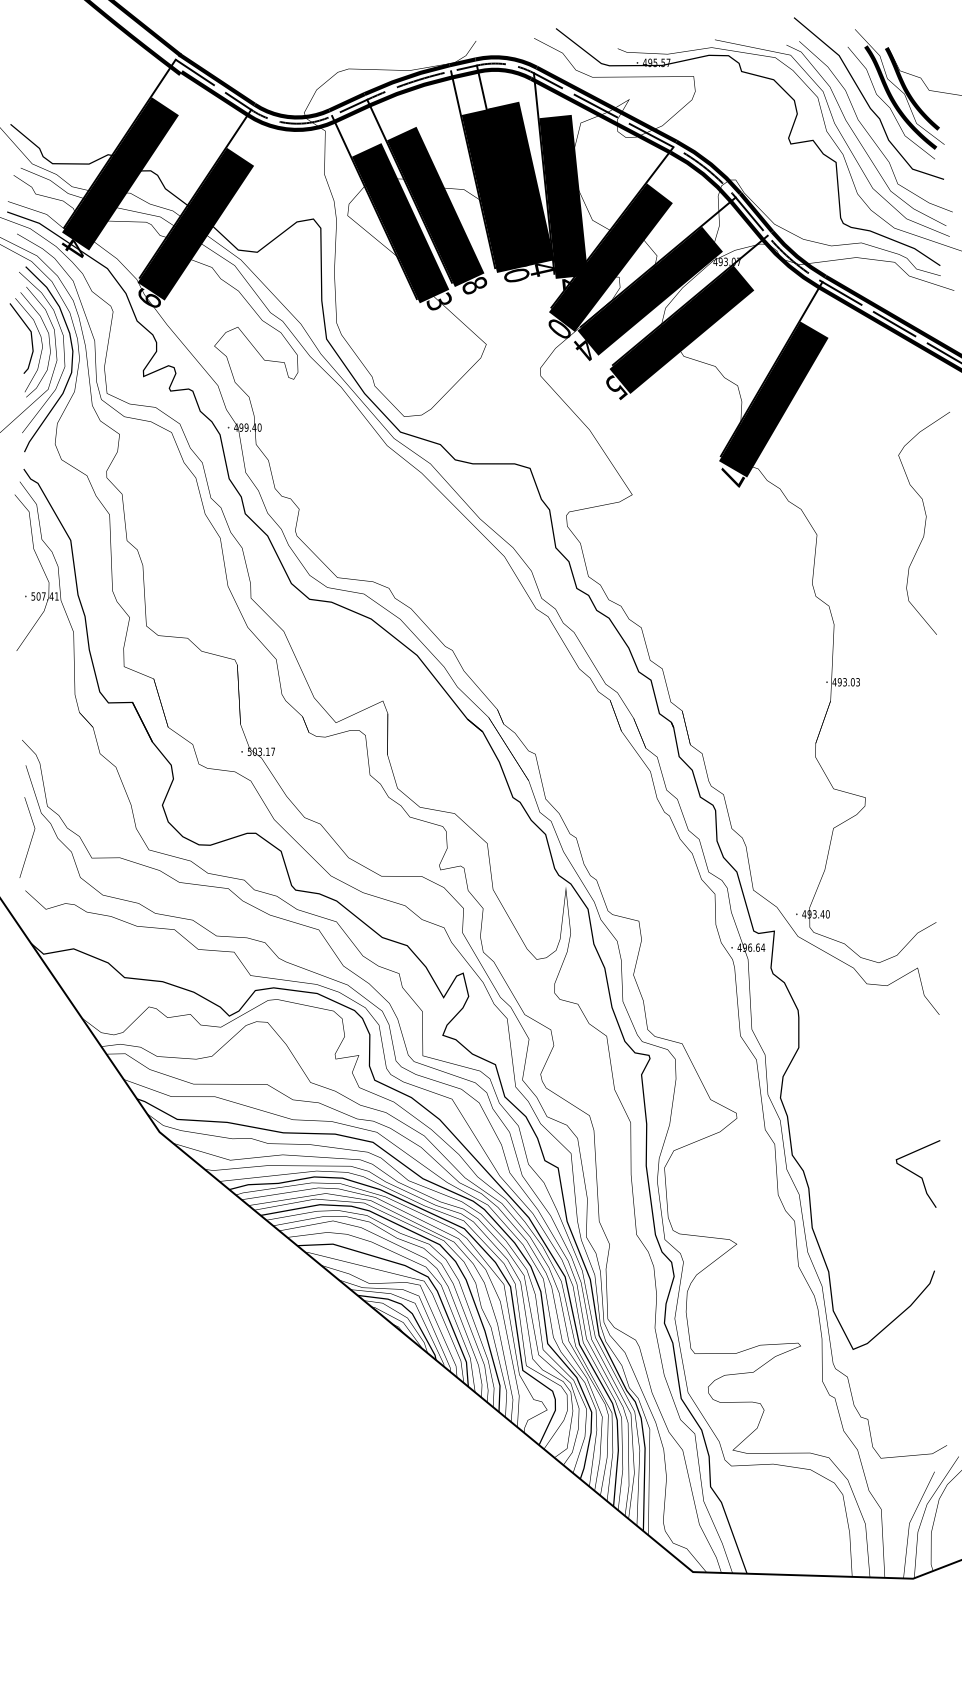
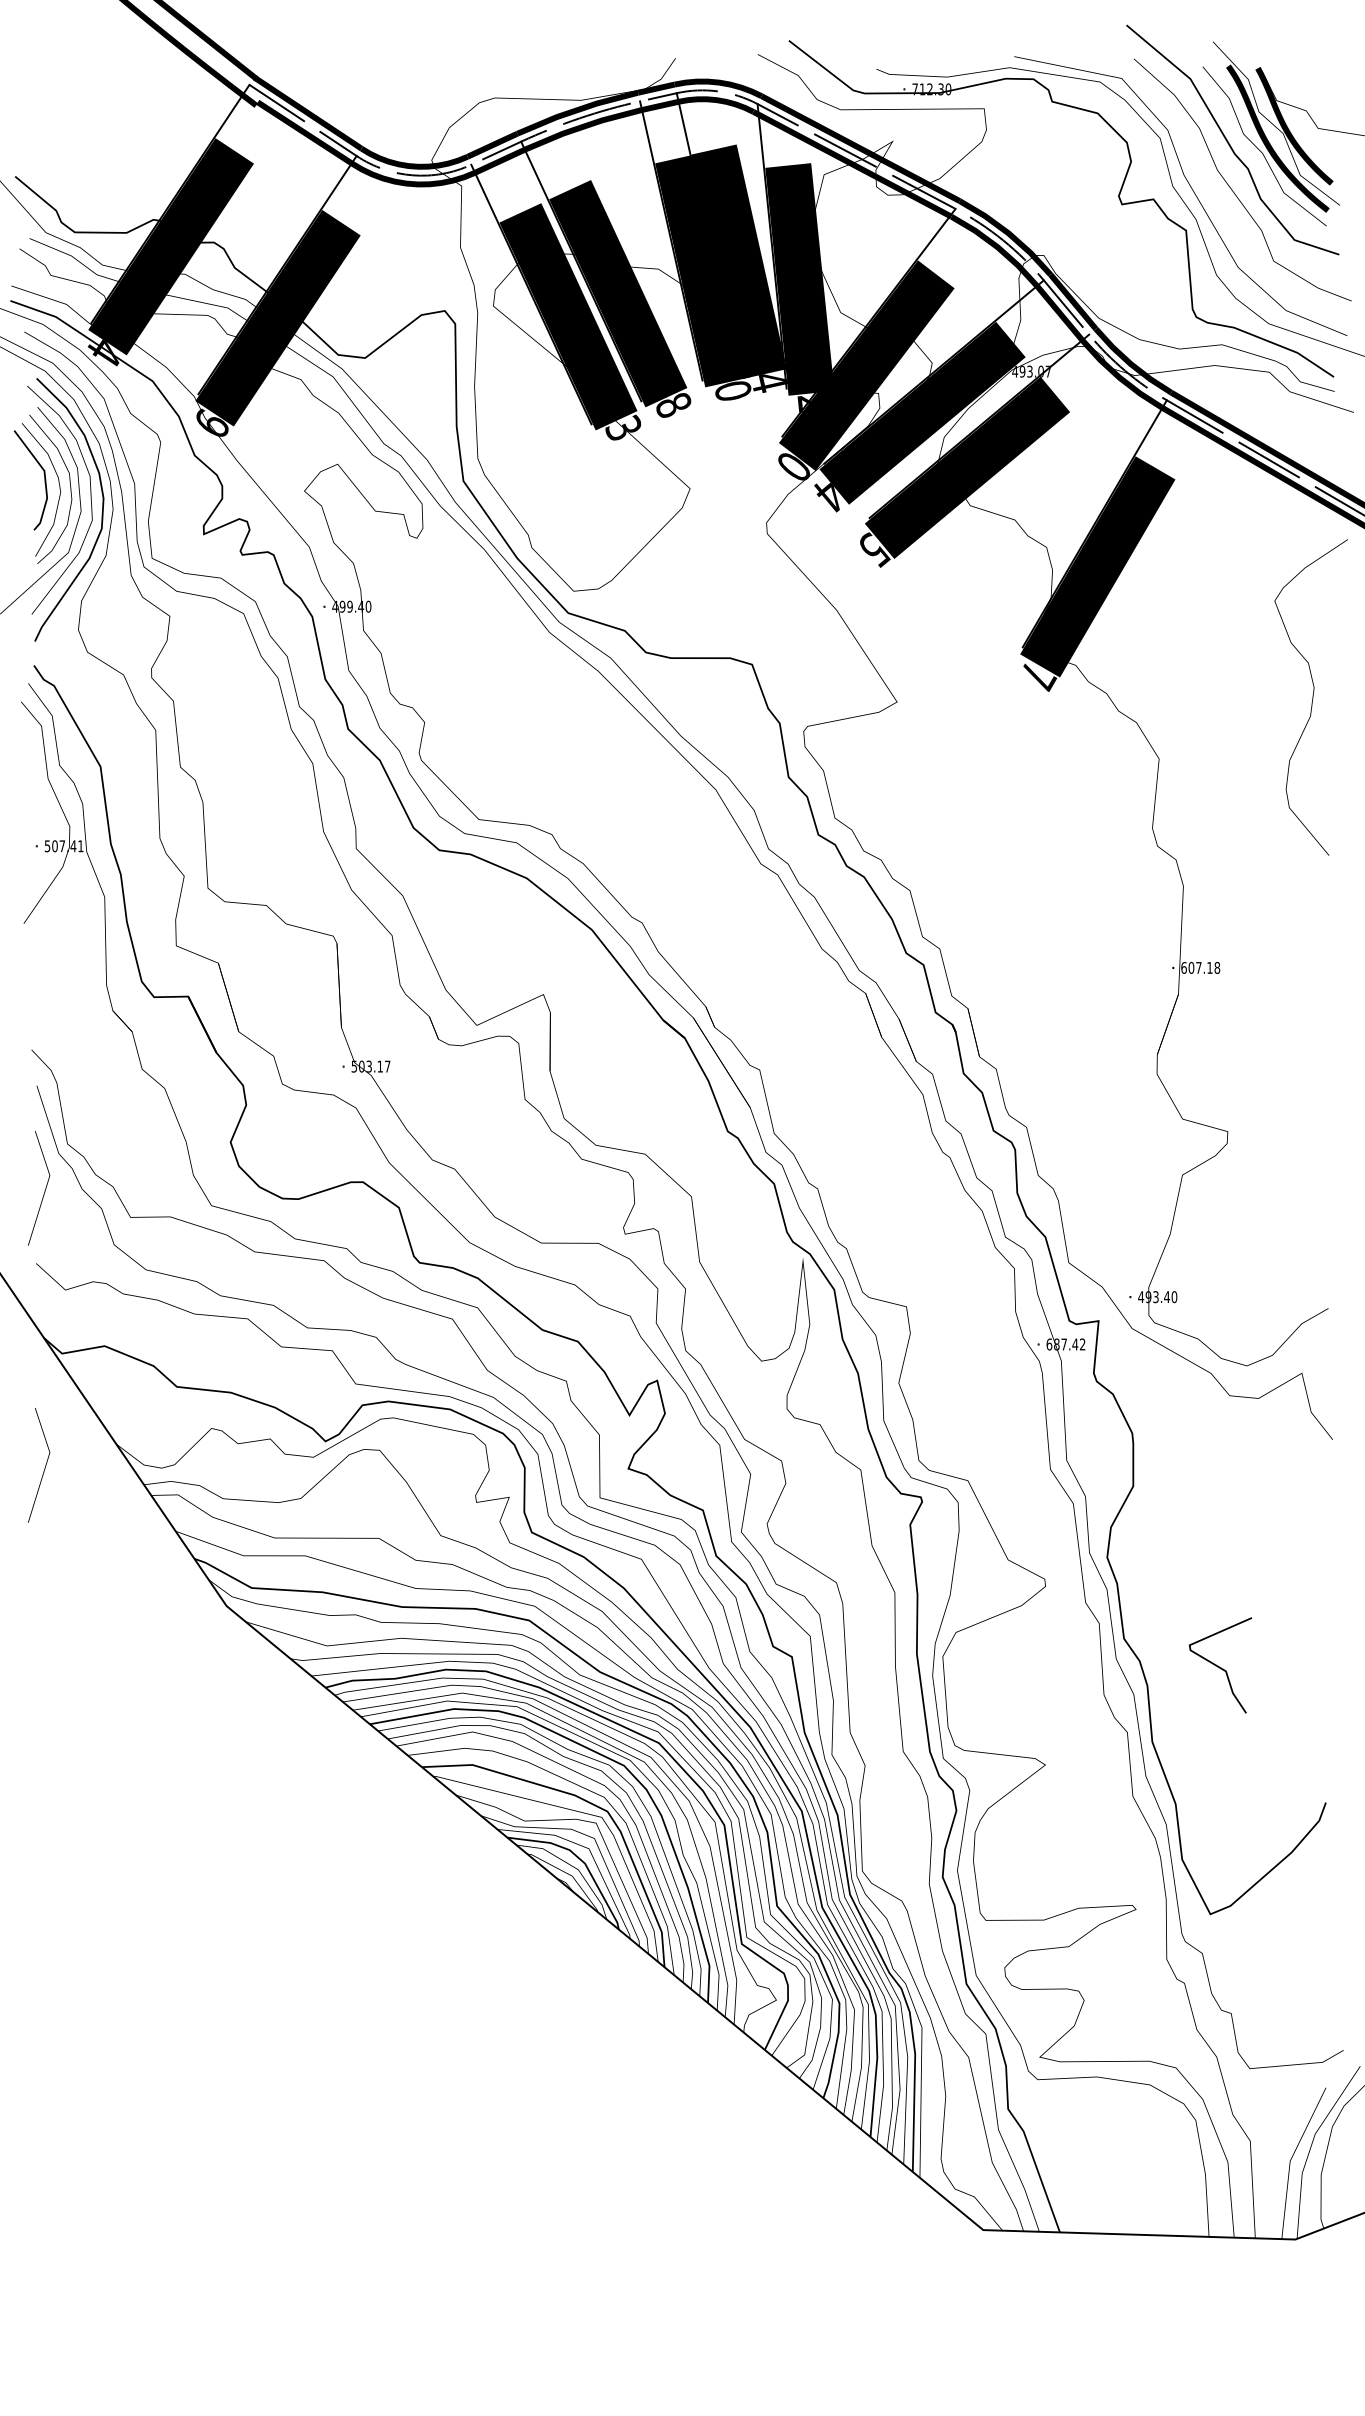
text: (656, 62) -> (931, 89), 495.57 -> 712.30
curve: (859, 141) -> (1219, 200), removed
curve: (925, 523) -> (1312, 697), moved
text: (846, 681) -> (1200, 967), 493.03 -> 607.18
text: (751, 947) -> (1065, 1344), 496.64 -> 687.42
line: (31, 1034) -> (44, 1467), added
curve: (917, 1174) -> (1219, 1666), moved

